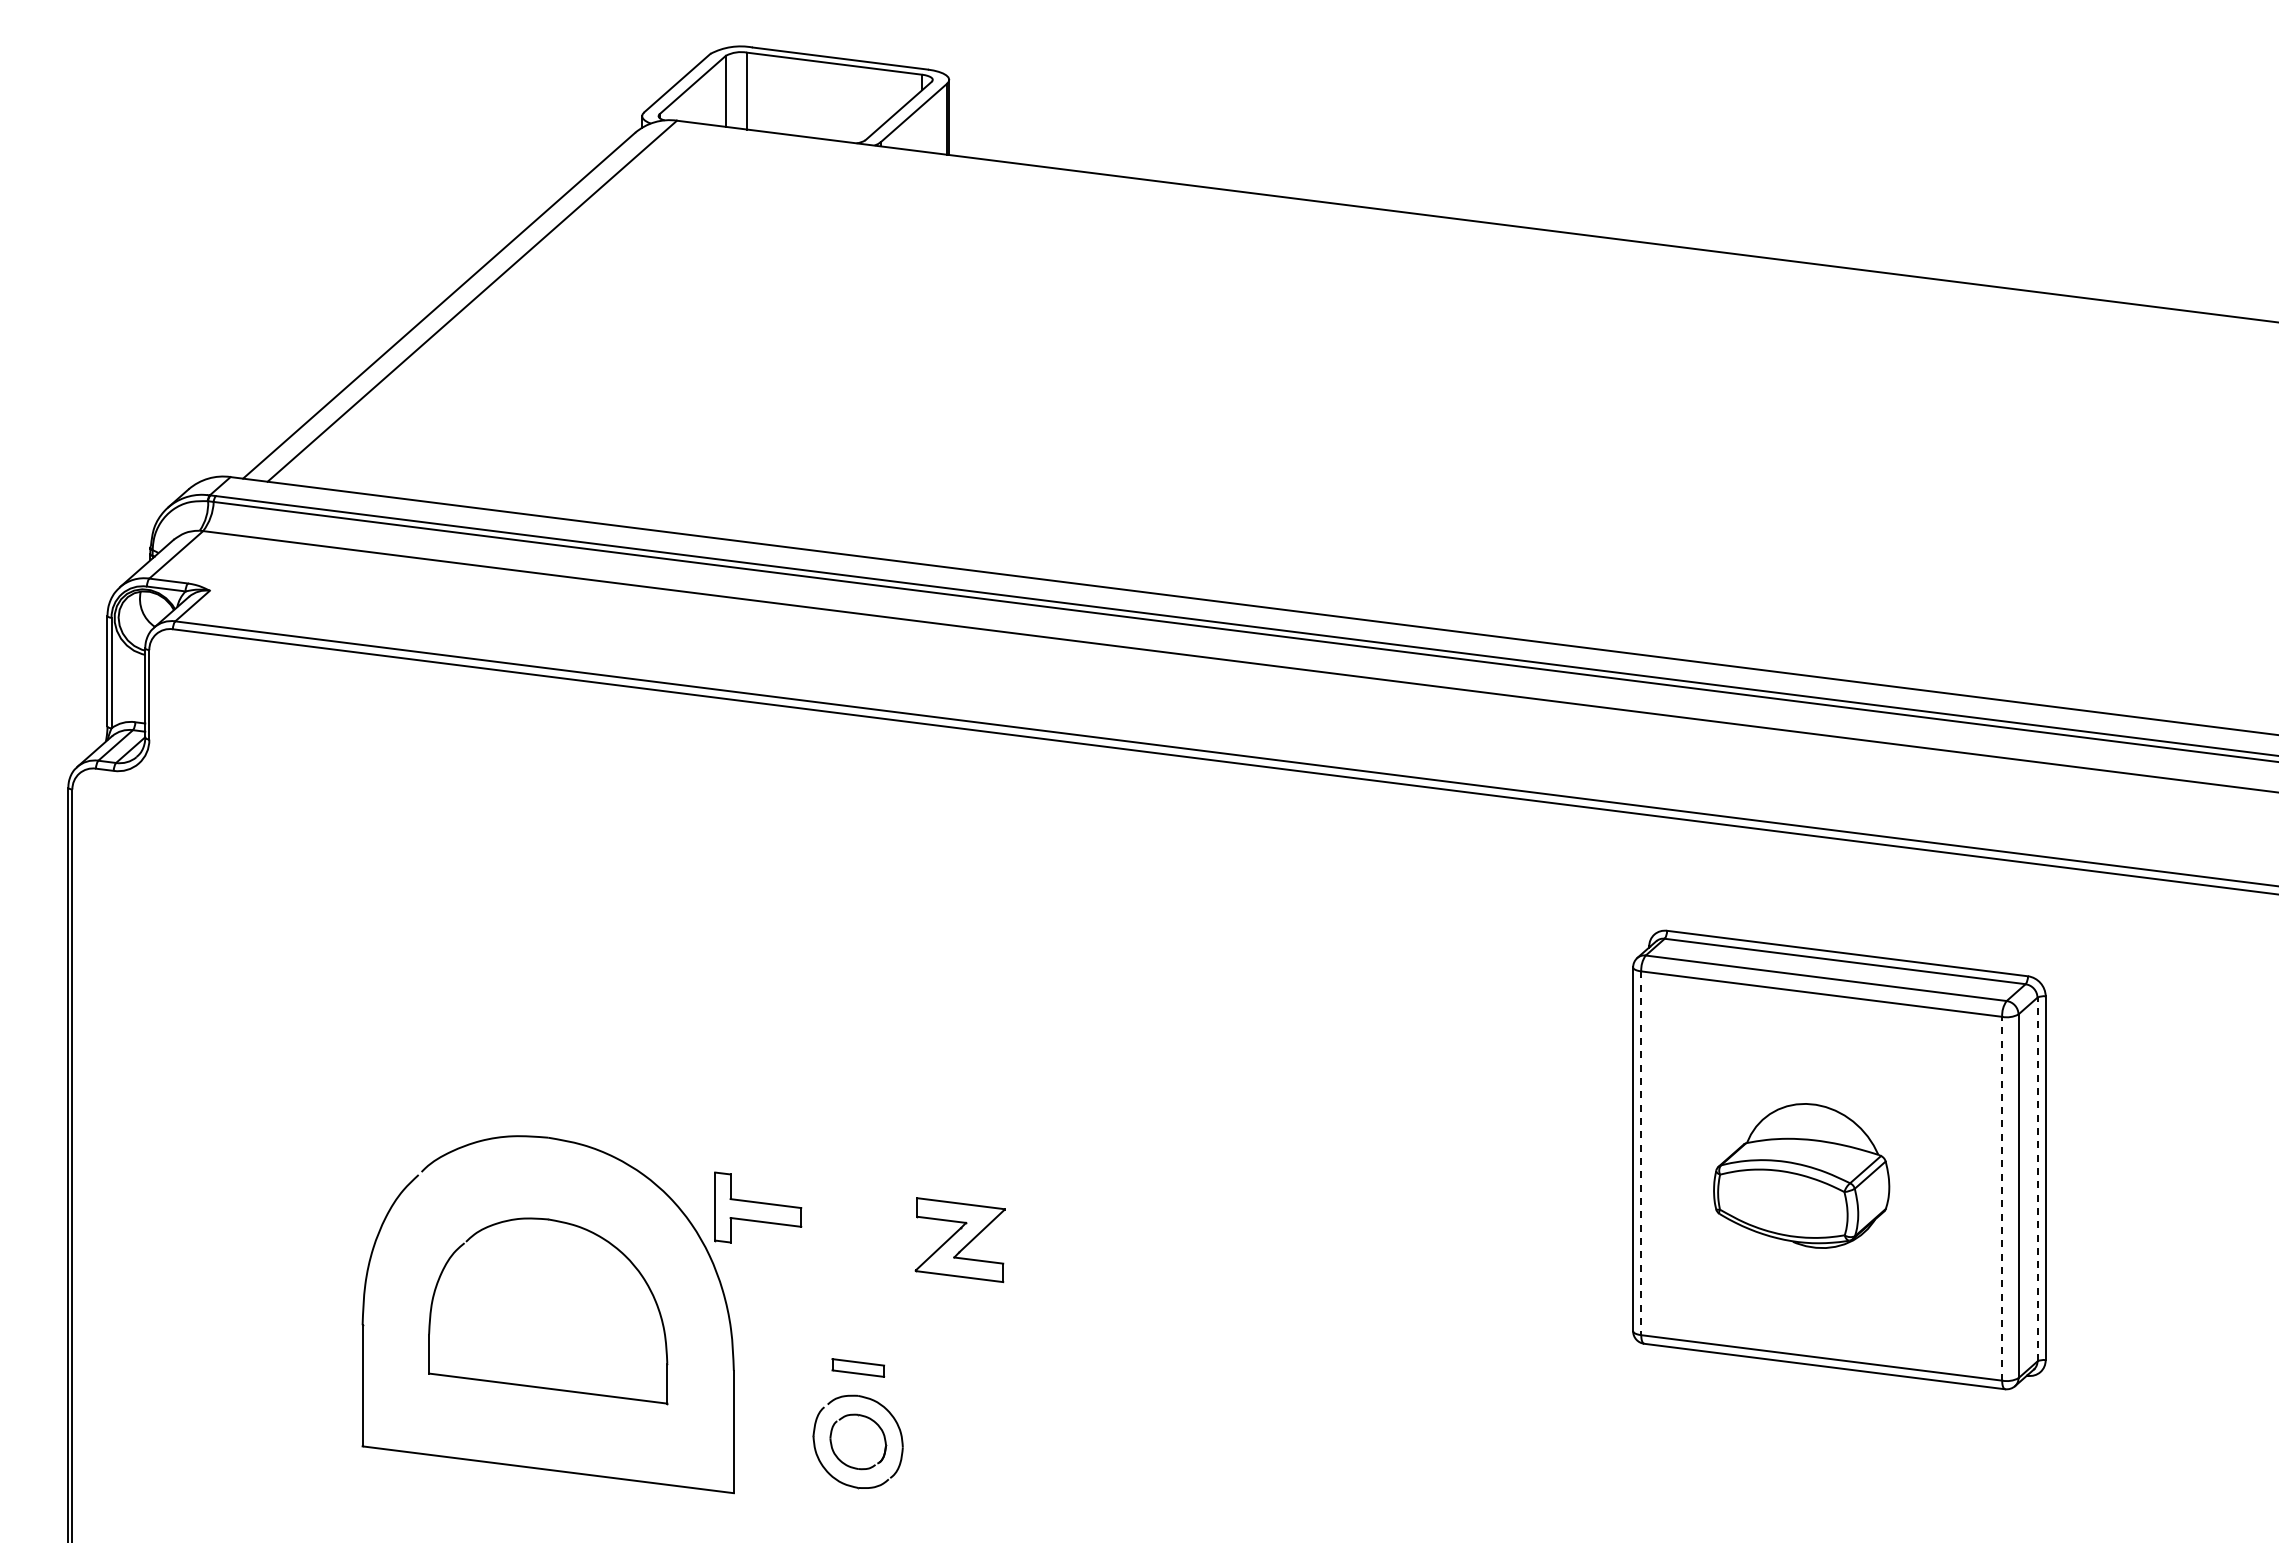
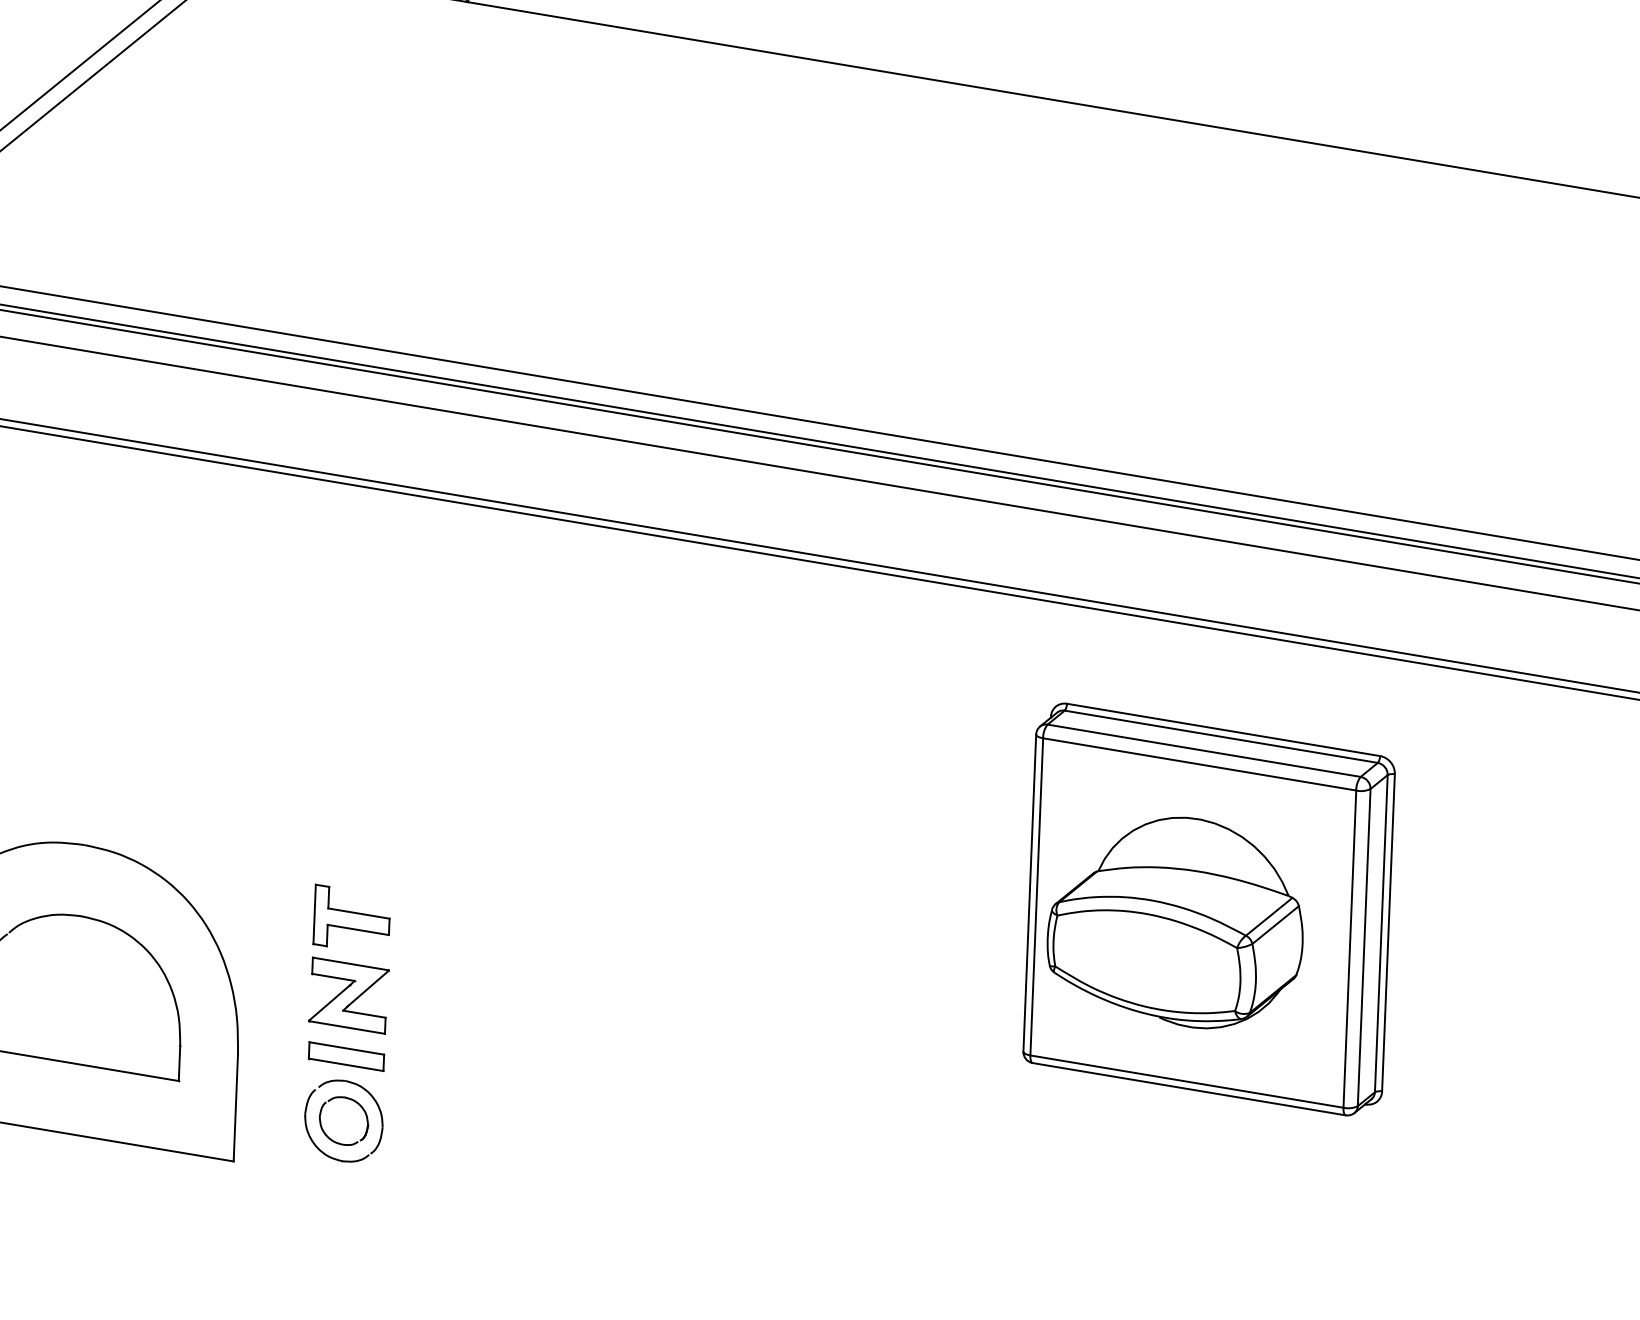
line: (1641, 1153) -> (1036, 897), dashed -> solid
part: (1801, 1175) -> (1175, 921), size x1.67
line: (2037, 1179) -> (1381, 933), dashed -> solid
line: (2002, 1198) -> (1350, 948), dashed -> solid
part: (758, 1207) -> (352, 916), moved
part: (959, 1240) -> (348, 996), moved
part: (858, 1367) -> (346, 1056), size x1.67

